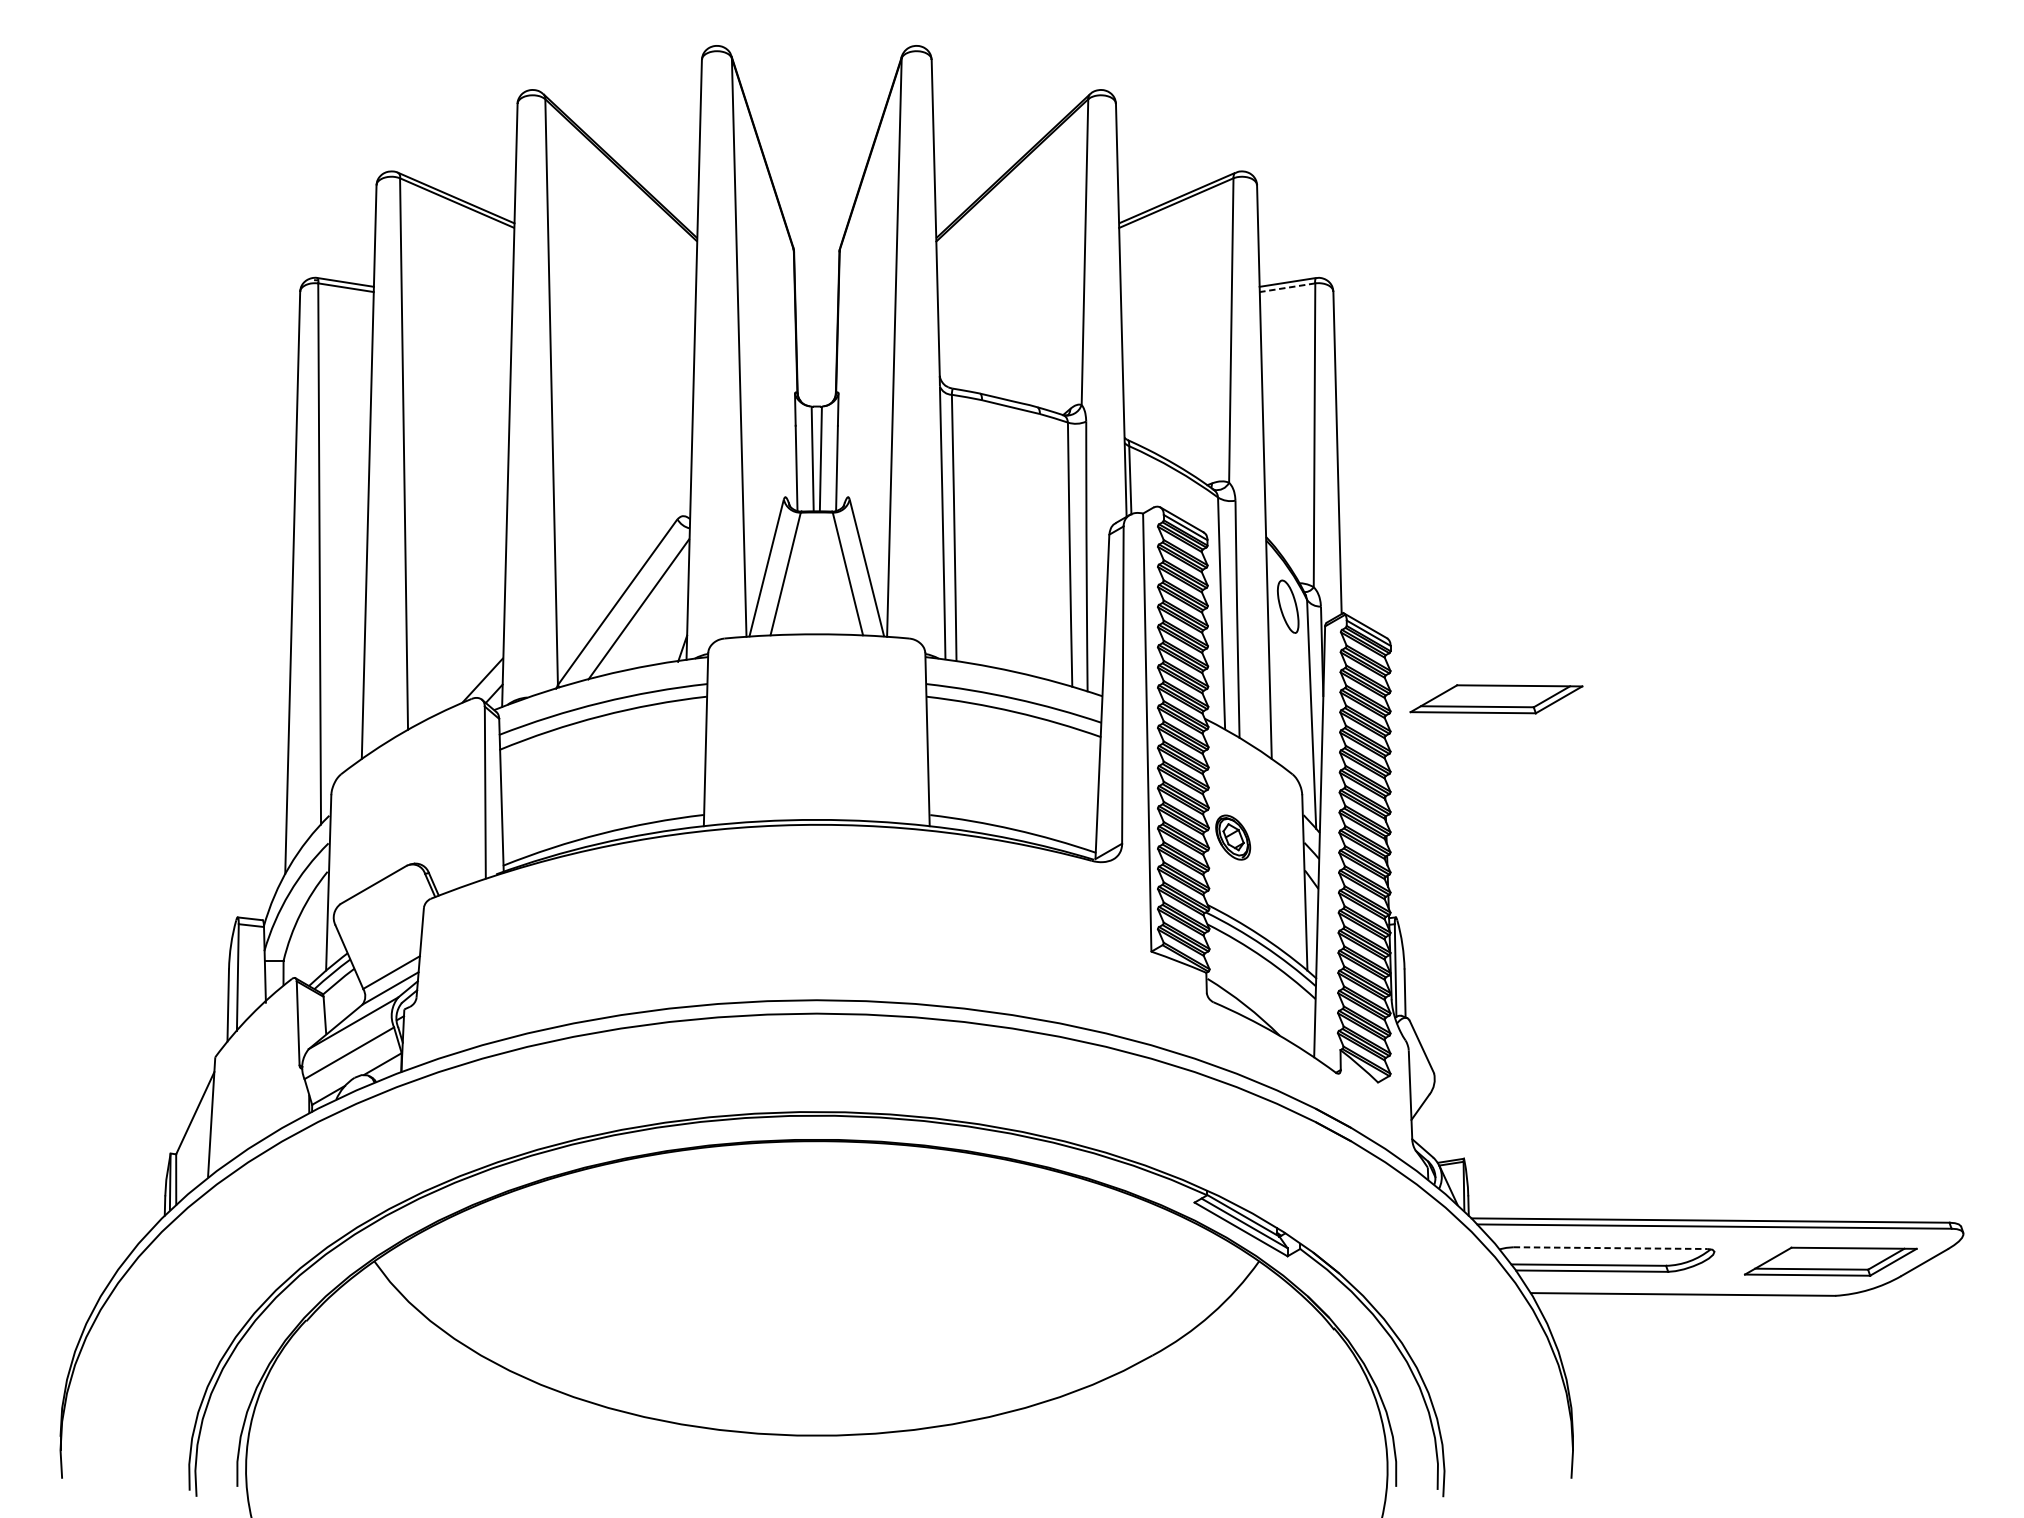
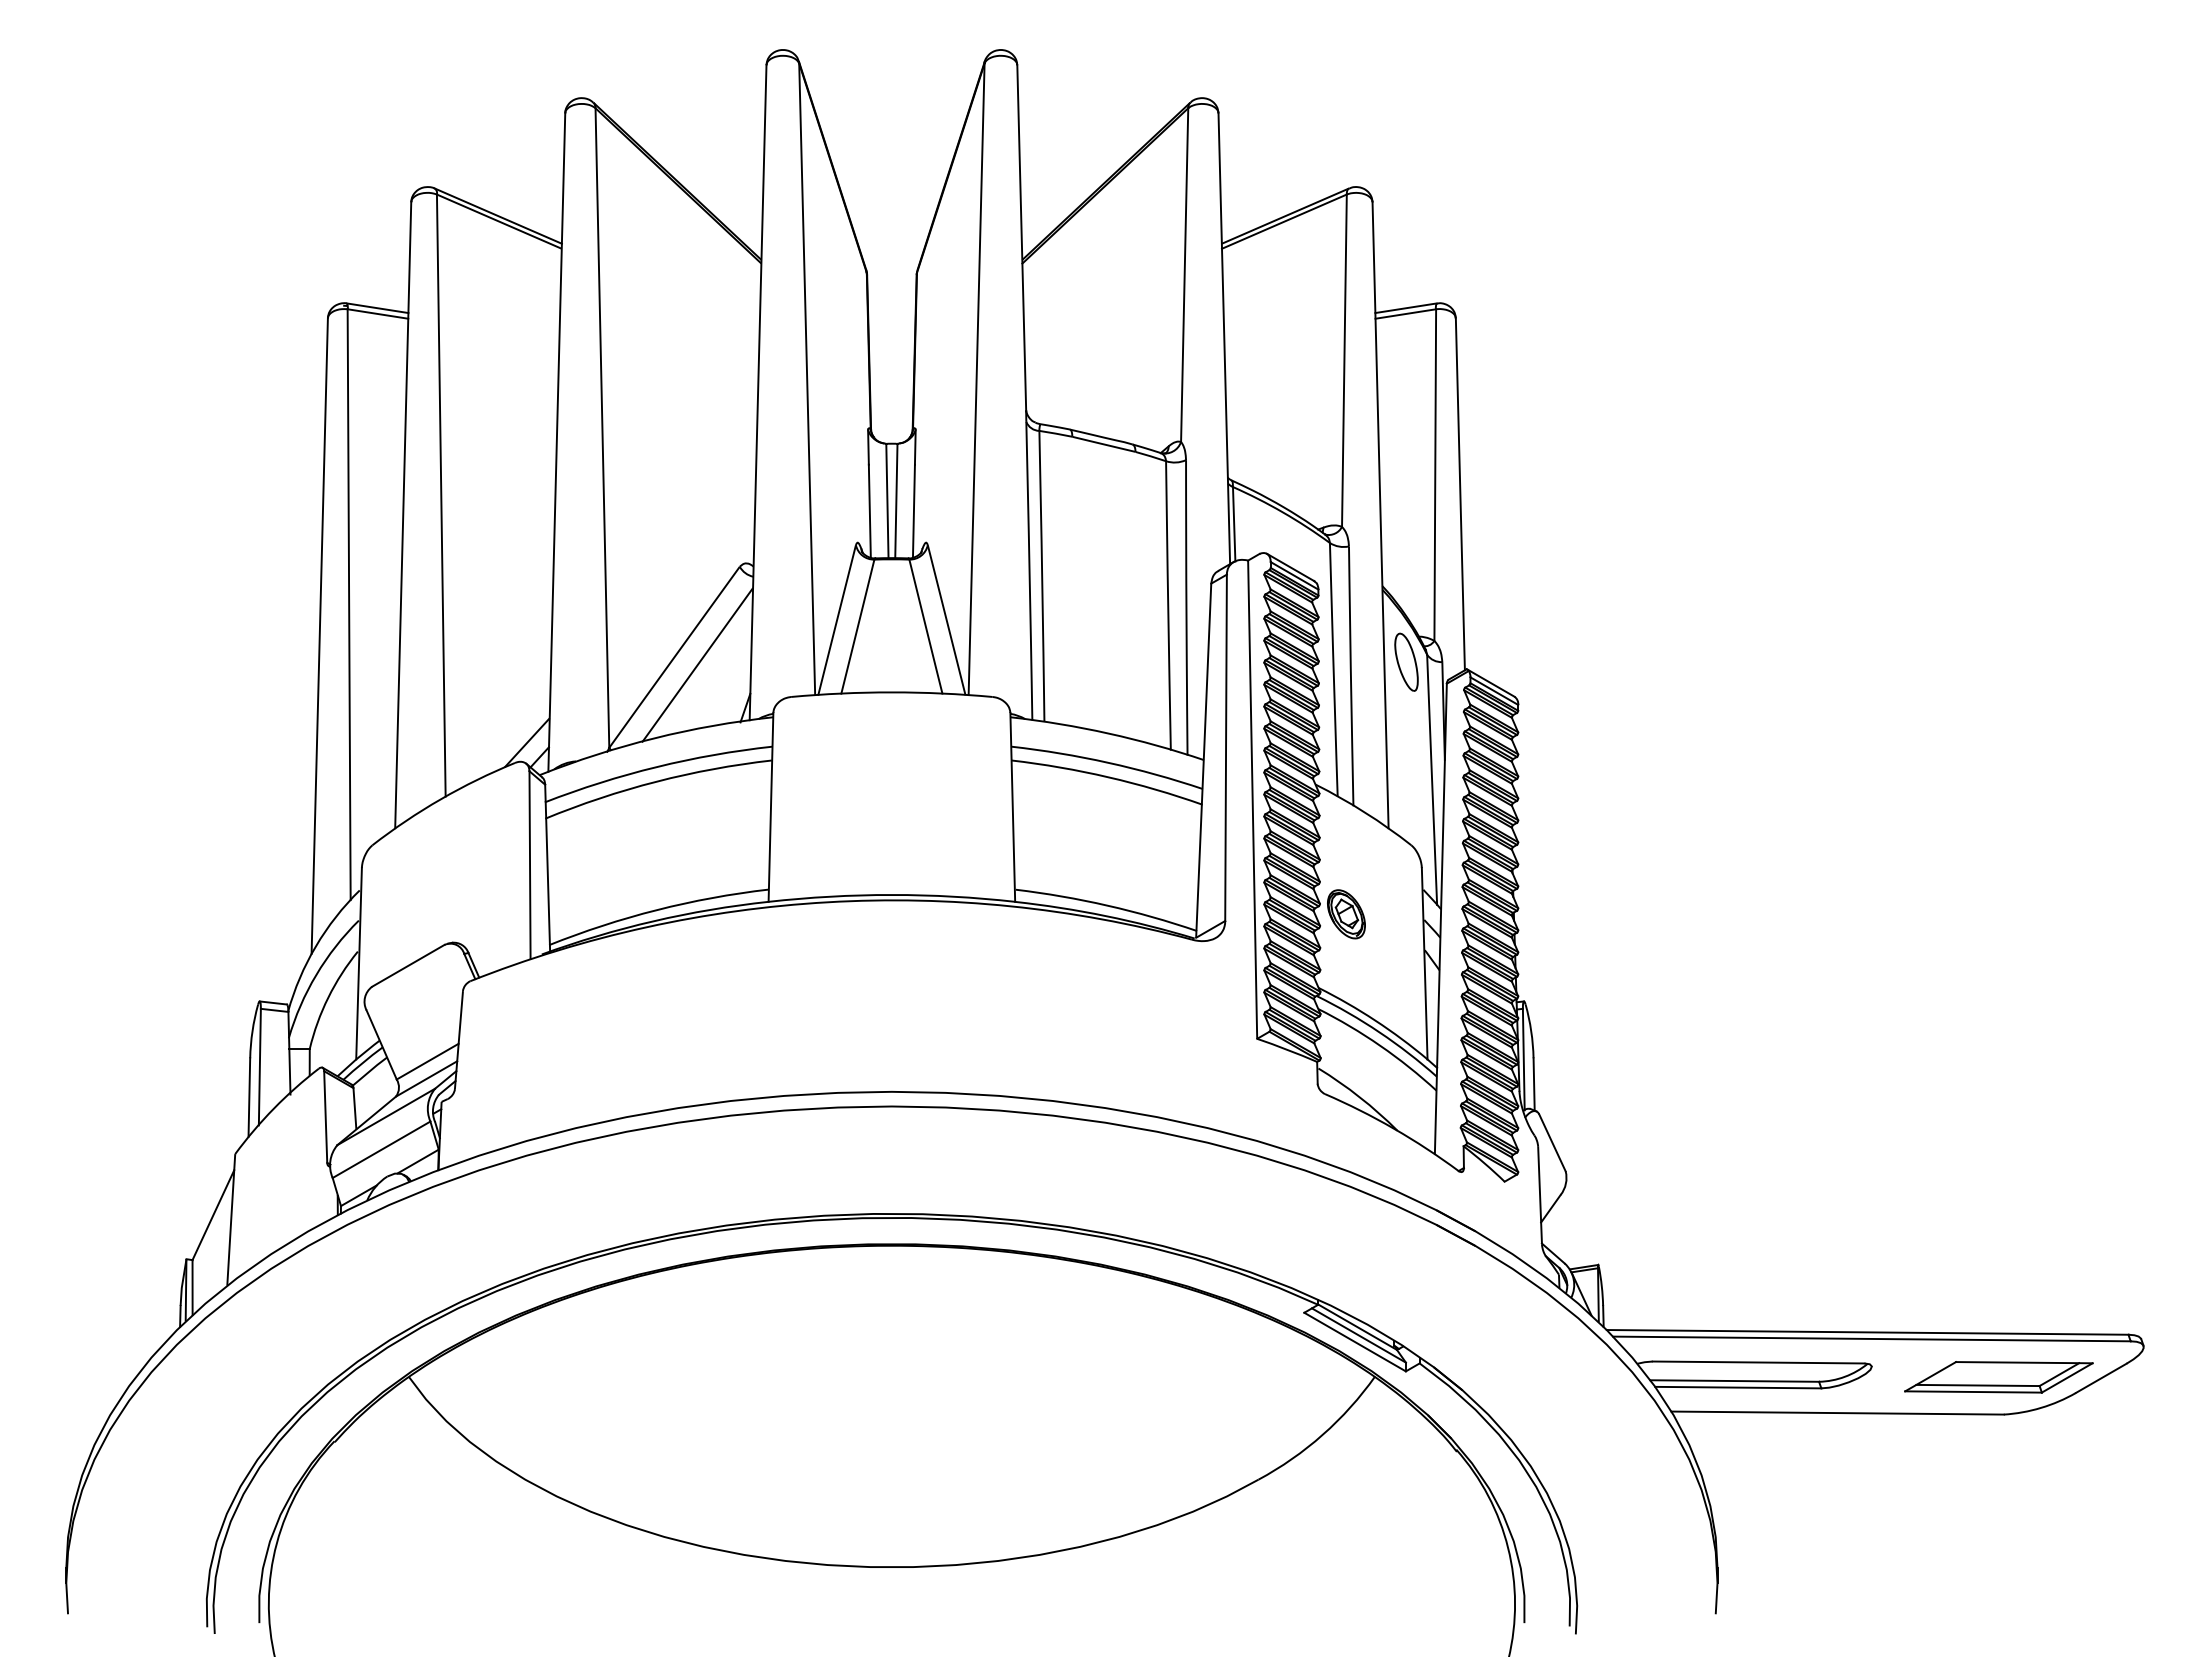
line: (1287, 288) -> (1405, 314), dashed -> solid
part: (1496, 699) -> (1633, 763), removed
line: (1610, 1248) -> (1758, 1362), dashed -> solid

